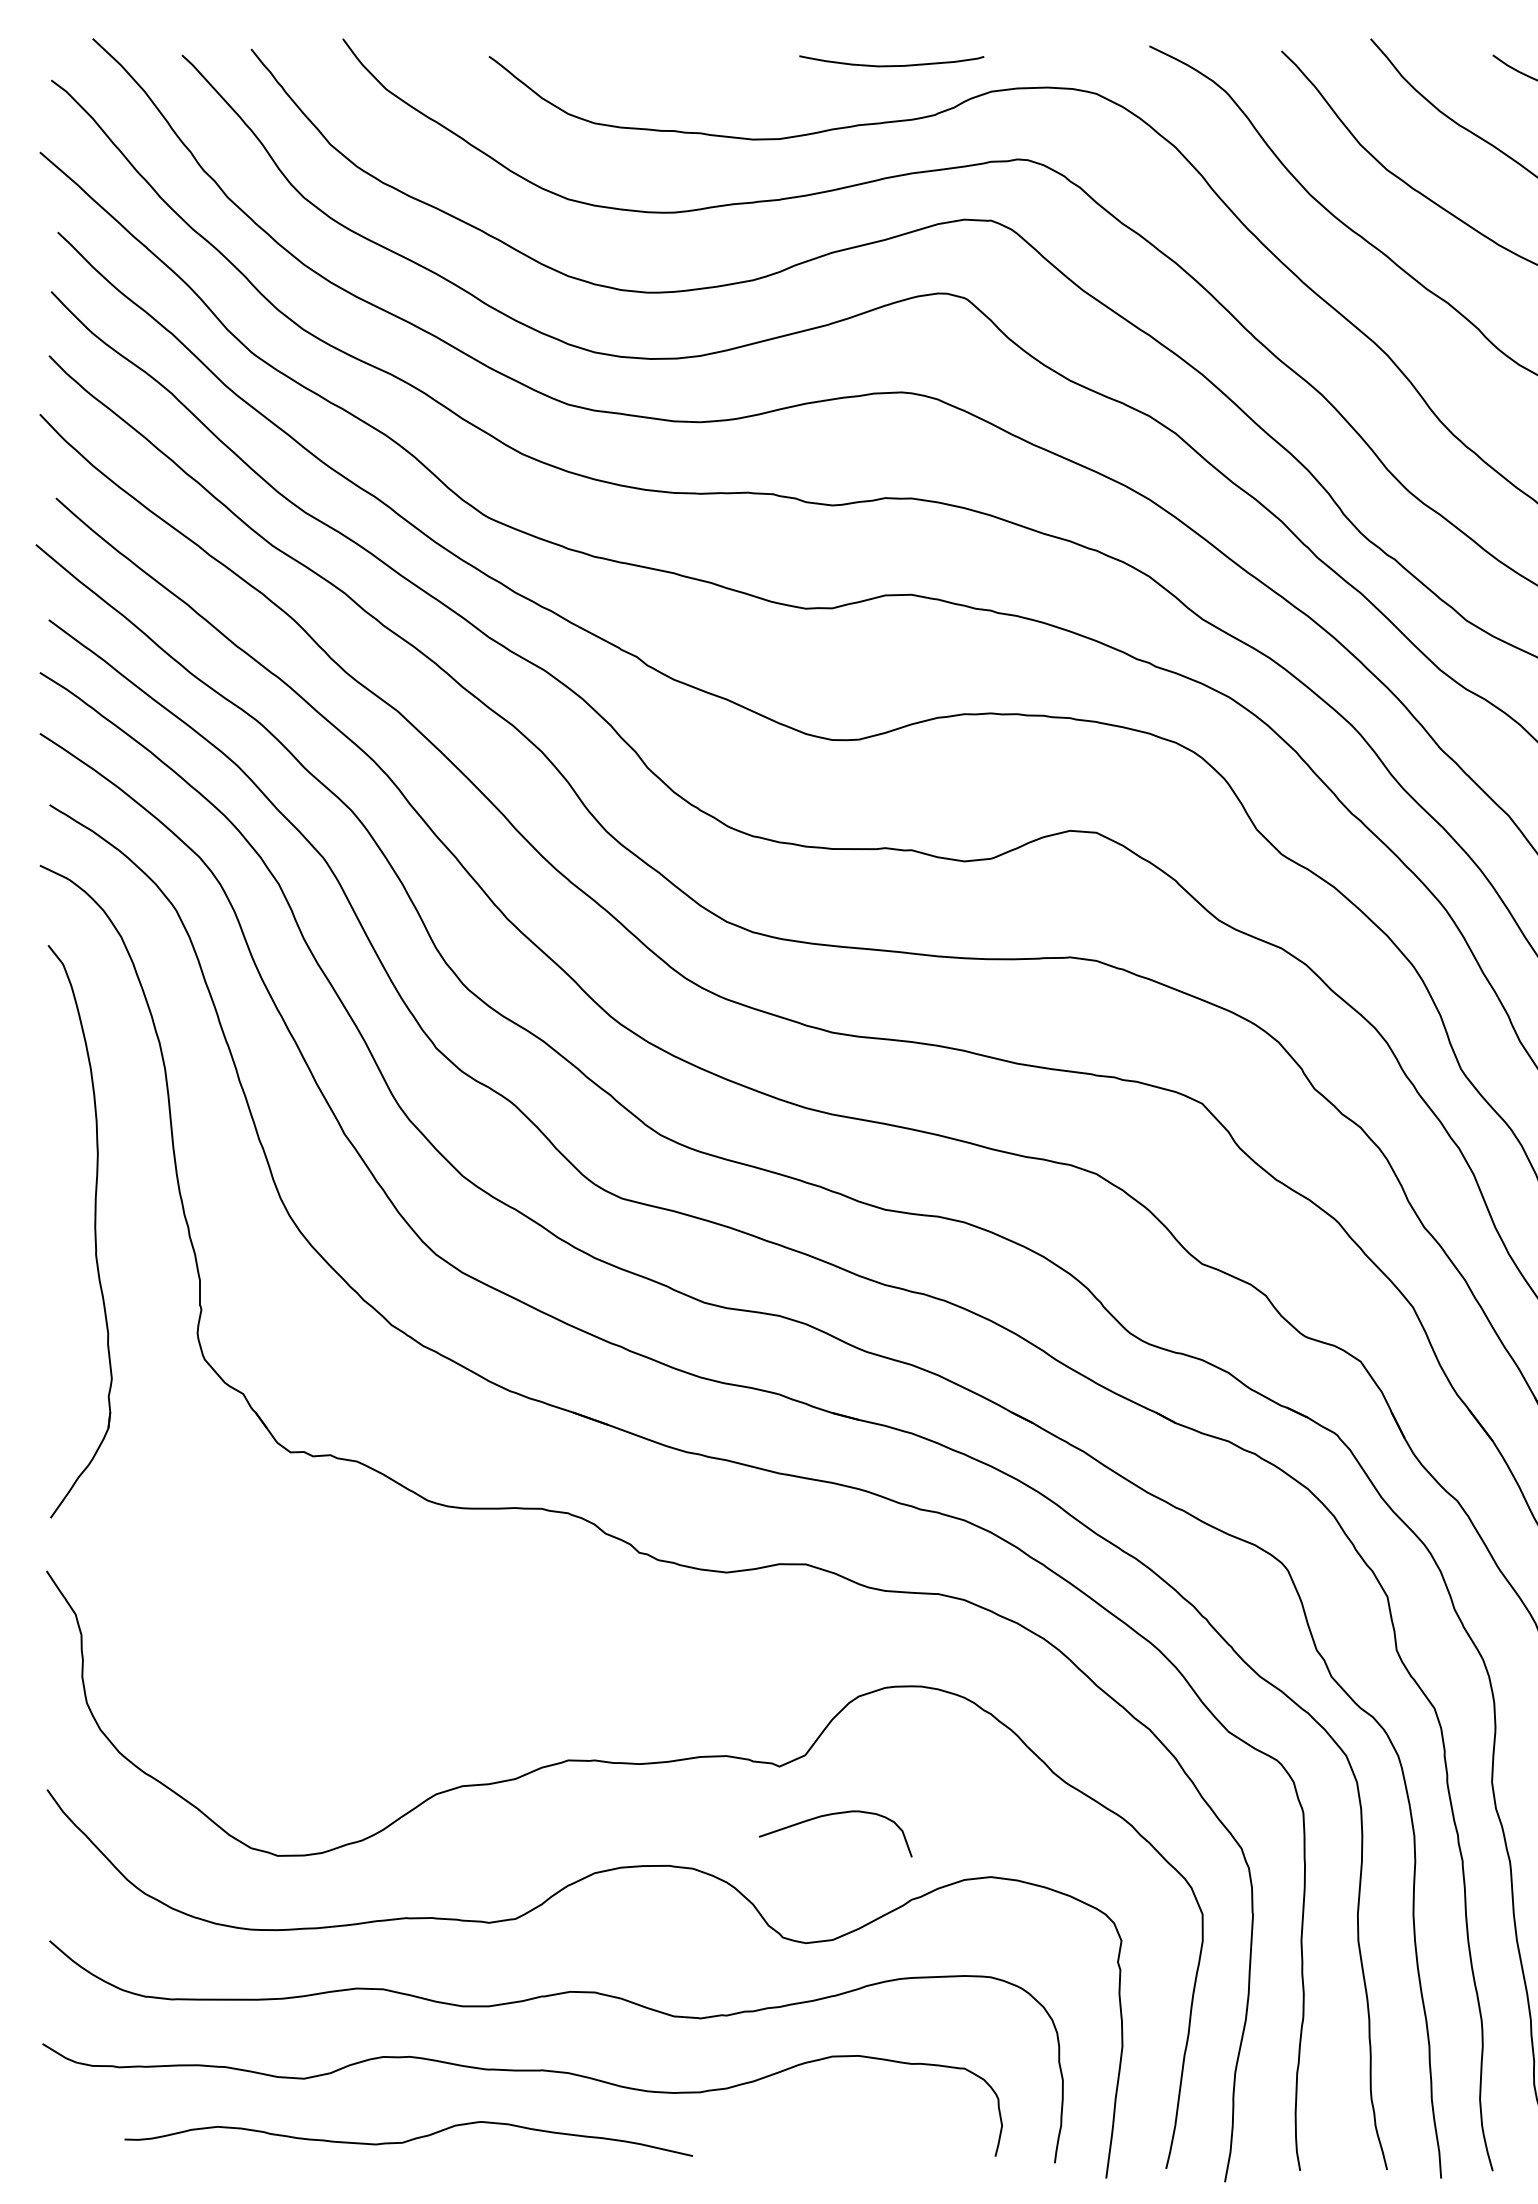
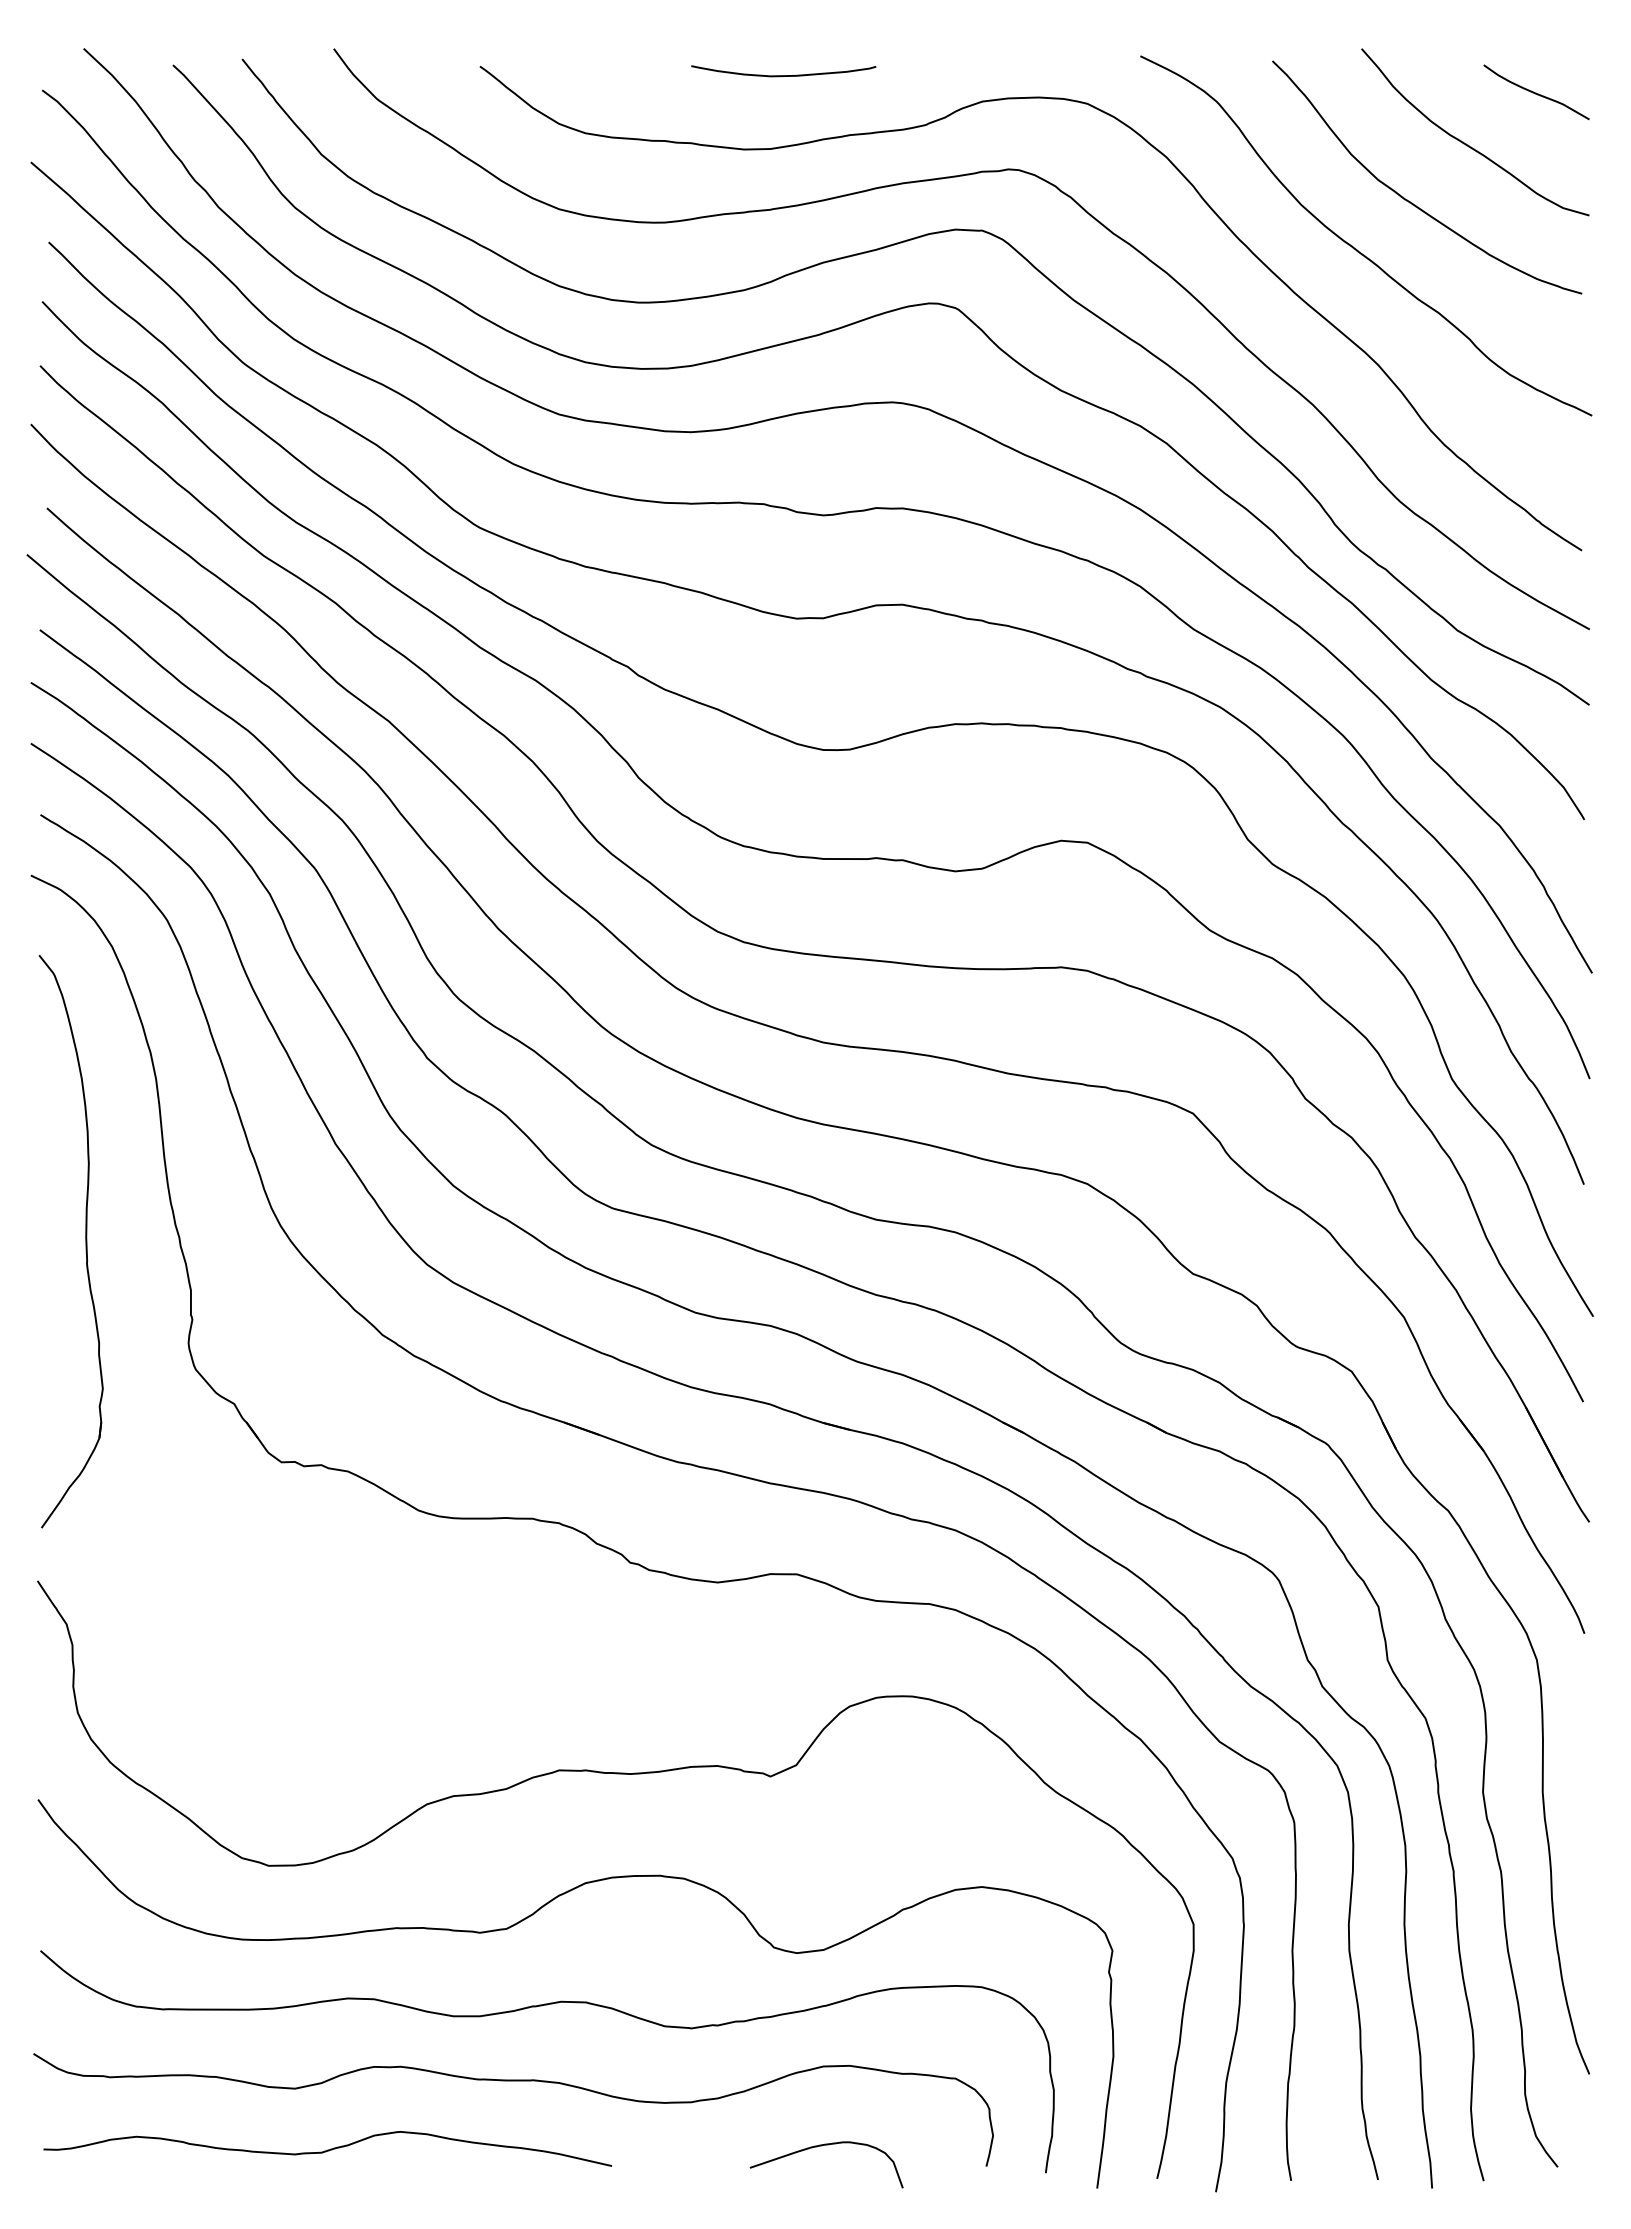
curve: (891, 65) -> (783, 75), moved
curve: (831, 1815) -> (822, 2146), moved
curve: (408, 2139) -> (327, 2149), moved

